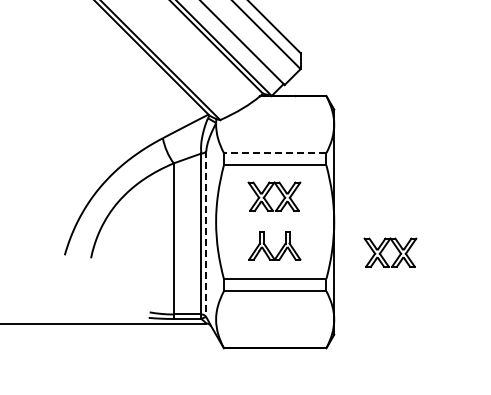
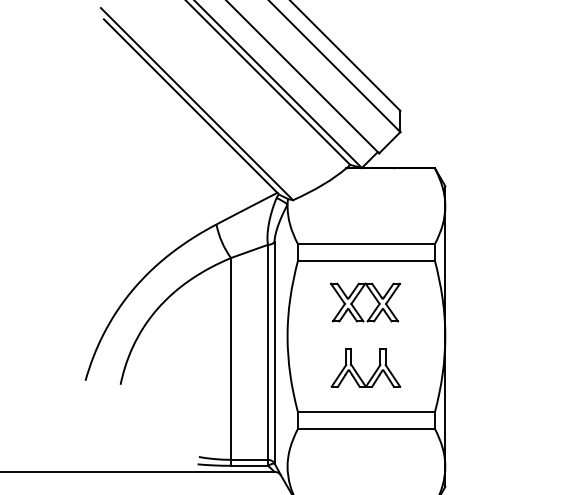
line: (274, 153) -> (365, 244), dashed -> solid
line: (206, 234) -> (274, 352), dashed -> solid
part: (385, 247) -> (513, 370), removed

